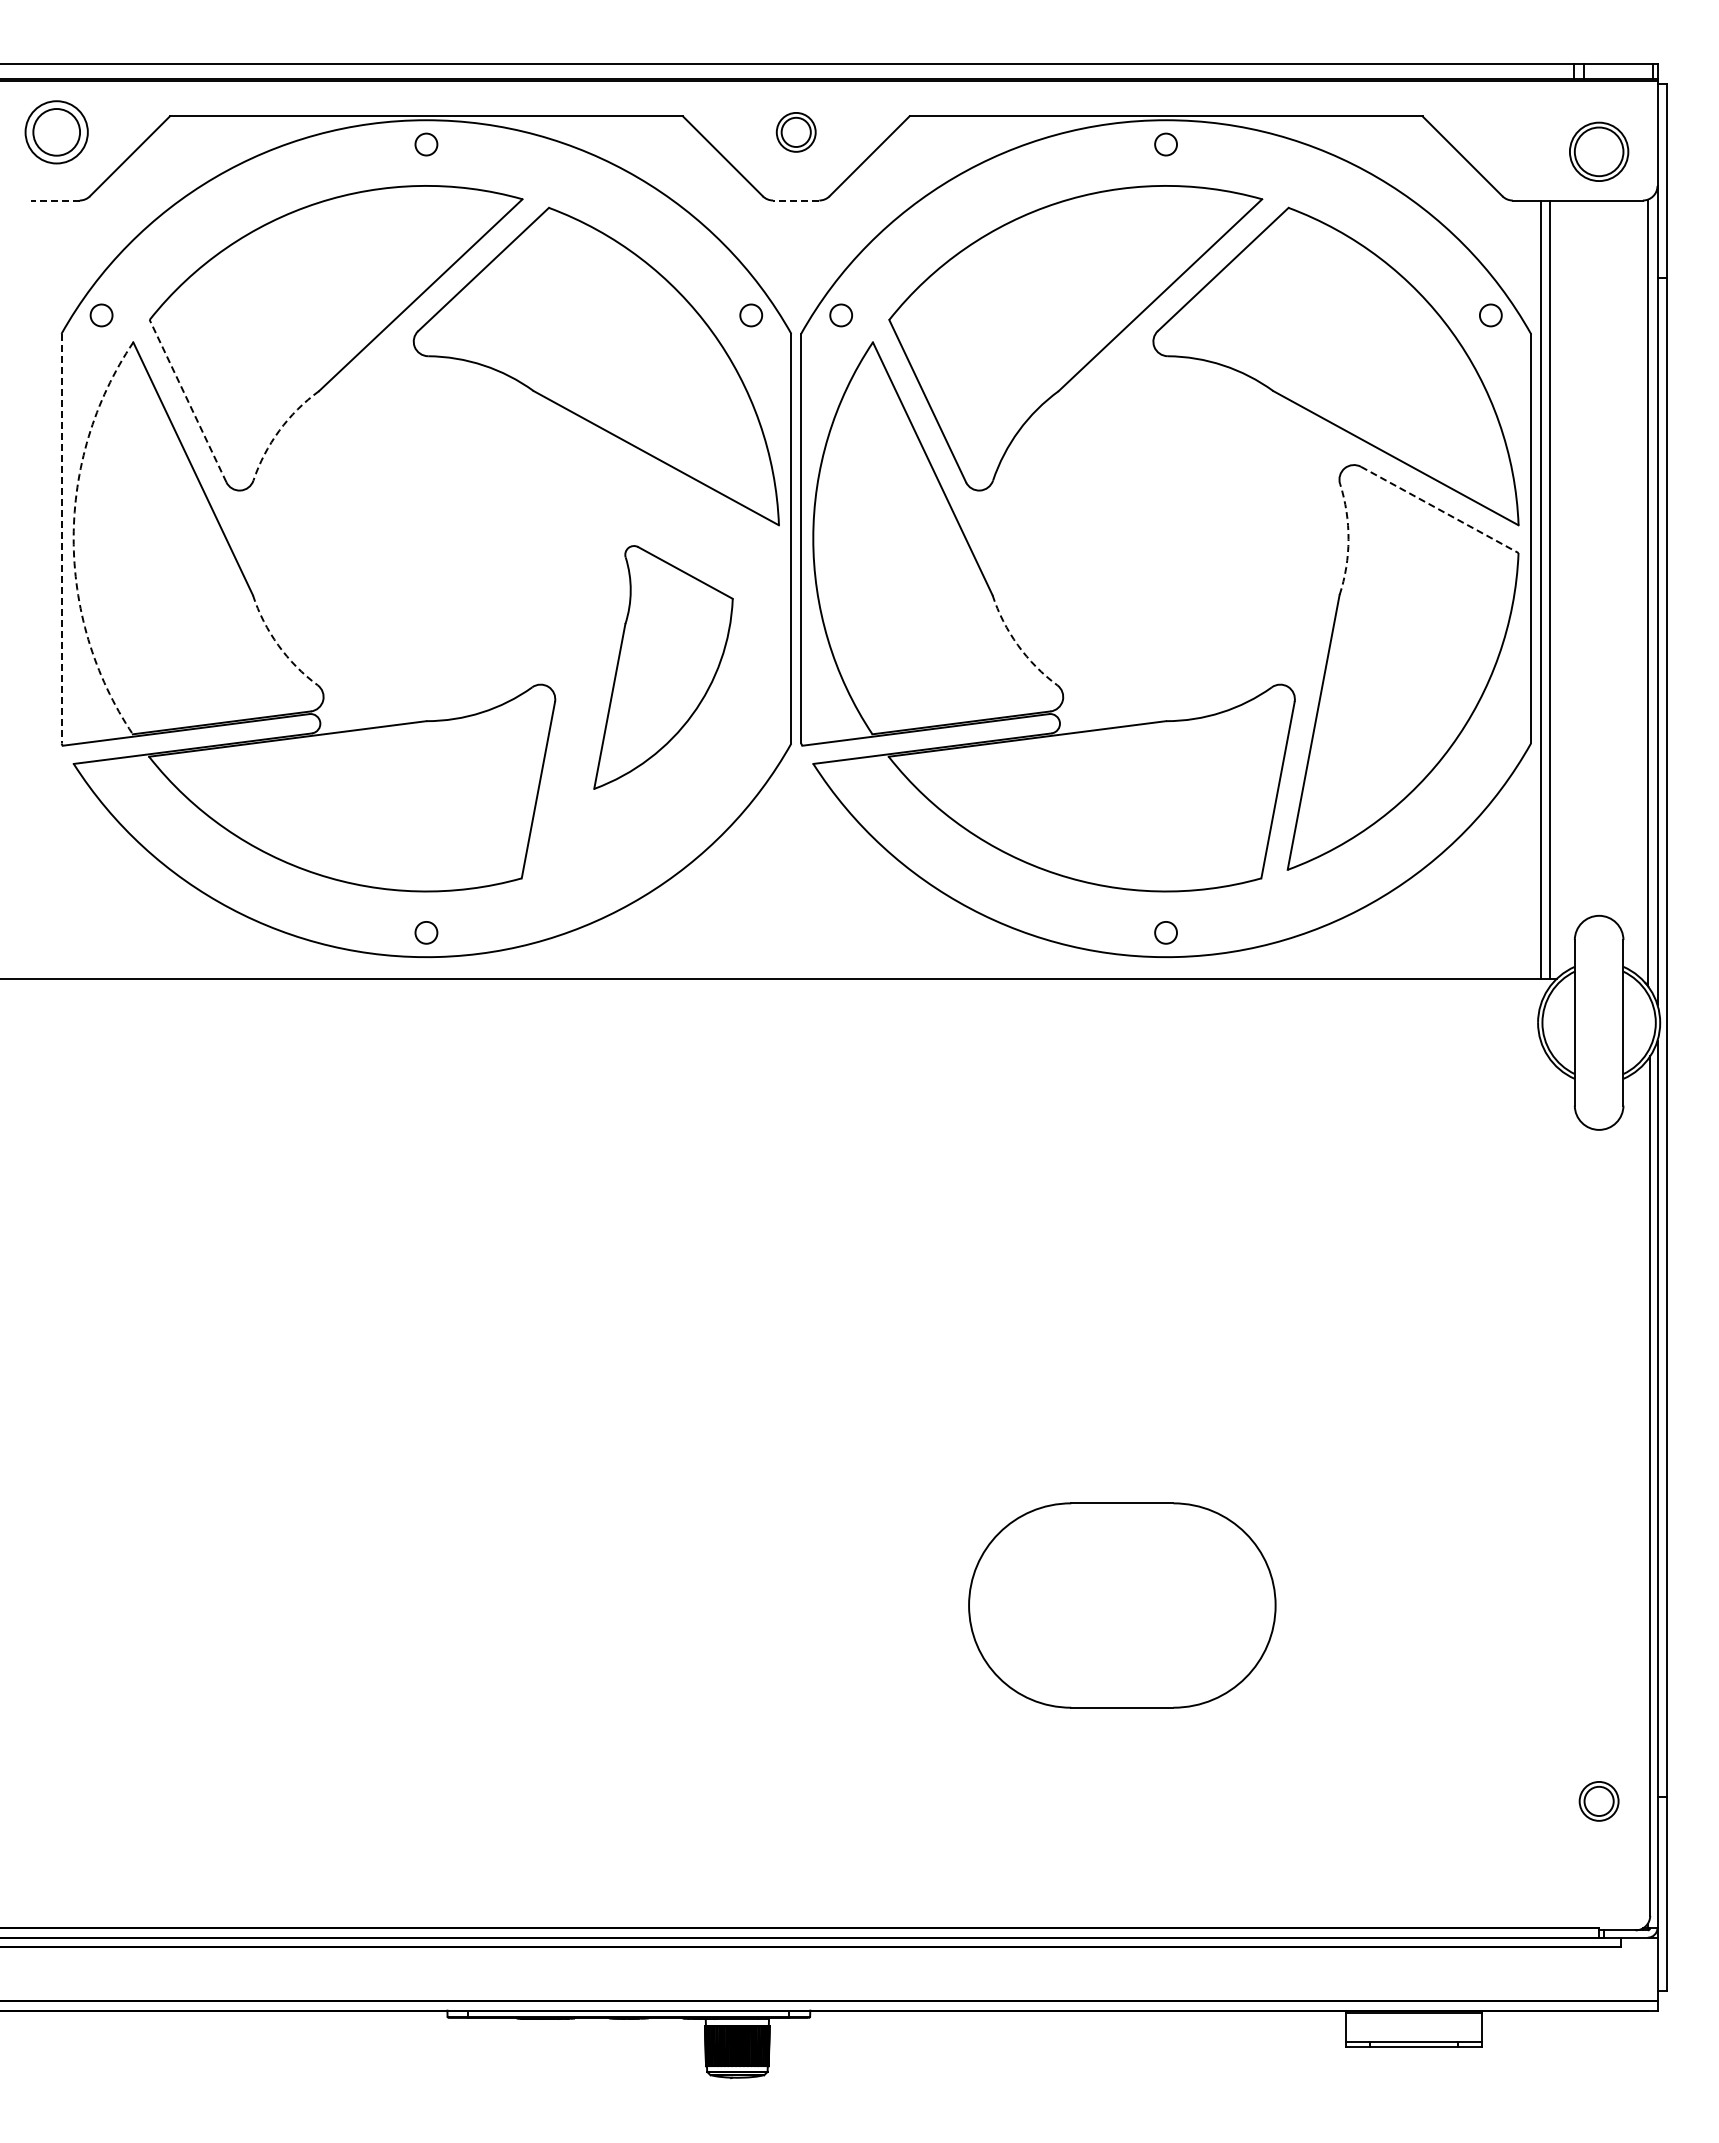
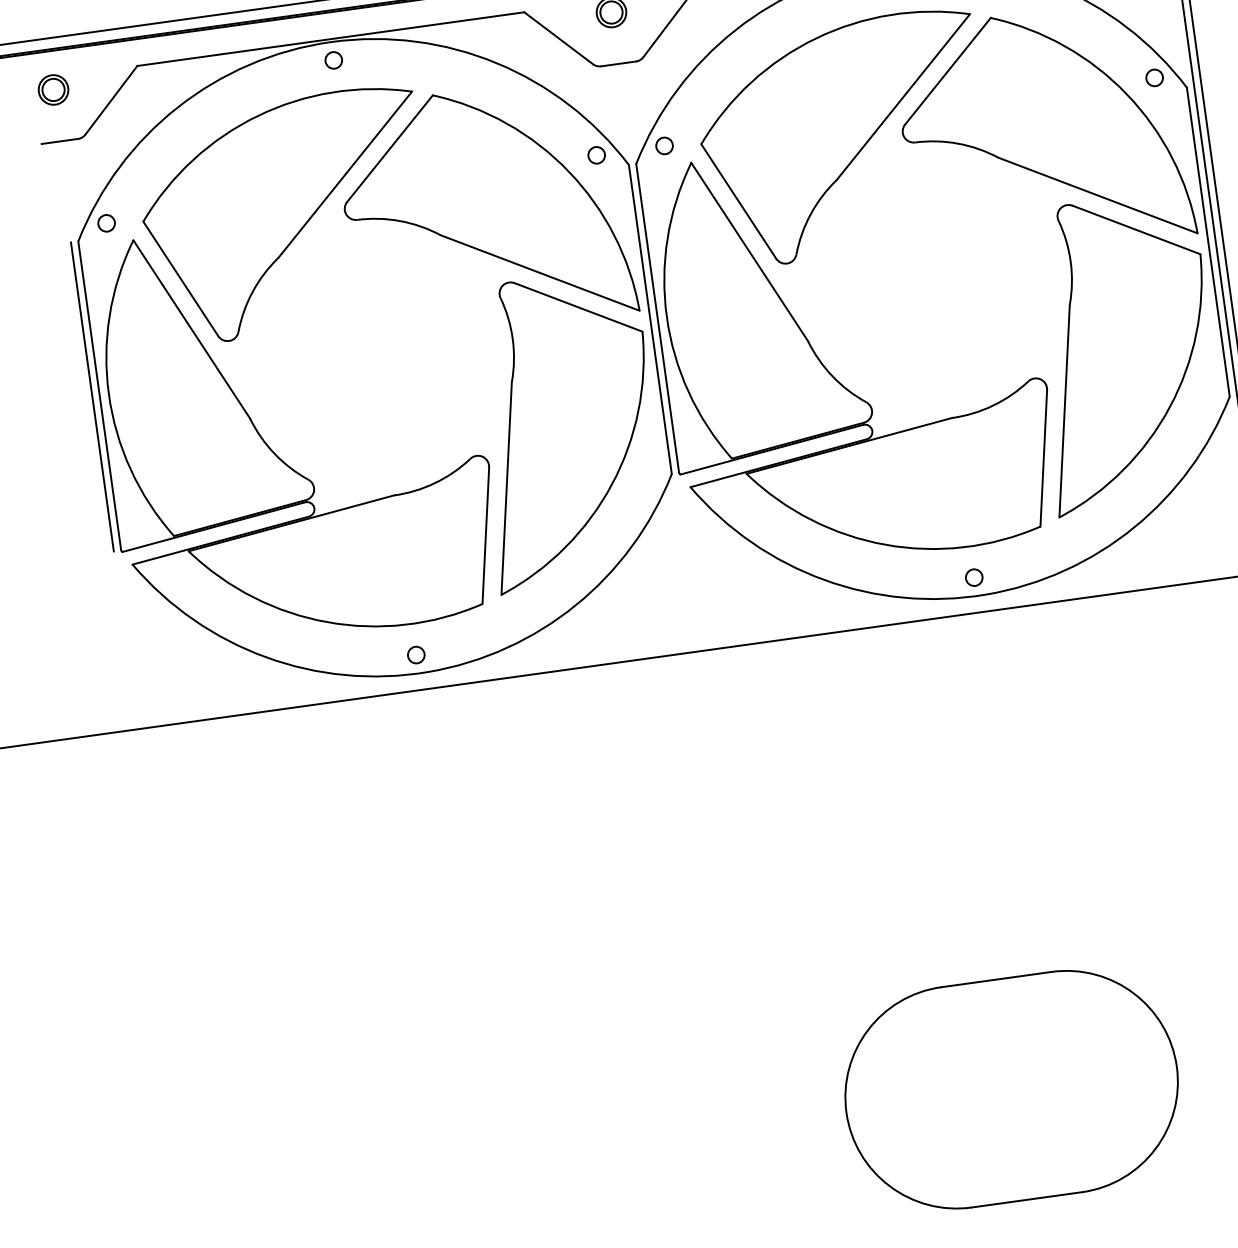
part: (56, 132) -> (53, 90), size x0.62
line: (55, 200) -> (59, 141), dashed -> solid
line: (795, 200) -> (618, 63), dashed -> solid
line: (188, 401) -> (181, 279), dashed -> solid
arc: (279, 430) -> (252, 291), dashed -> solid
line: (1439, 509) -> (1136, 229), dashed -> solid
line: (51, 538) -> (92, 396), added
line: (61, 538) -> (99, 395), dashed -> solid
arc: (73, 538) -> (108, 394), dashed -> solid
arc: (1348, 539) -> (1070, 261), dashed -> solid
arc: (278, 645) -> (274, 453), dashed -> solid
arc: (1017, 645) -> (832, 376), dashed -> solid
part: (663, 667) -> (567, 430), size x1.67
part: (1122, 1605) -> (1011, 1089), size x1.43

